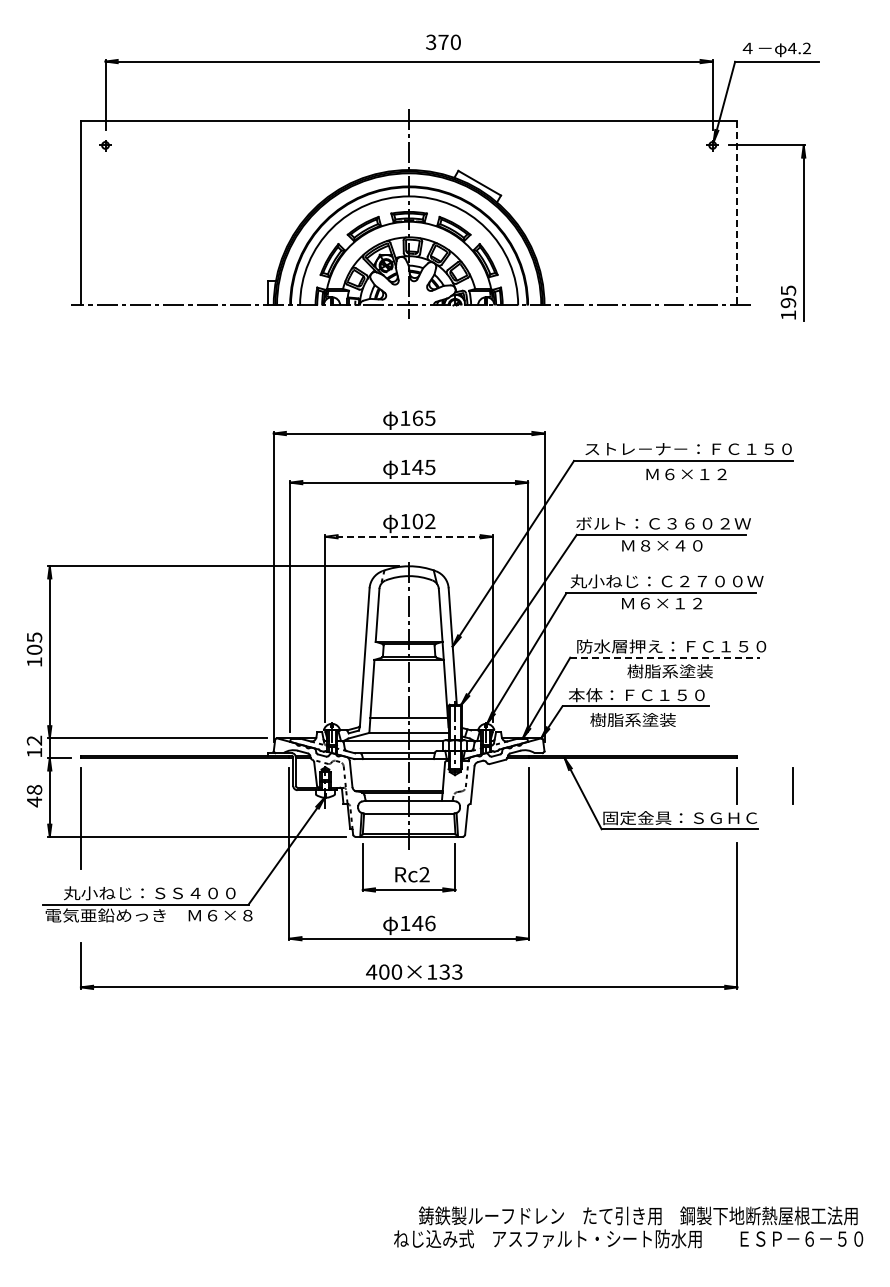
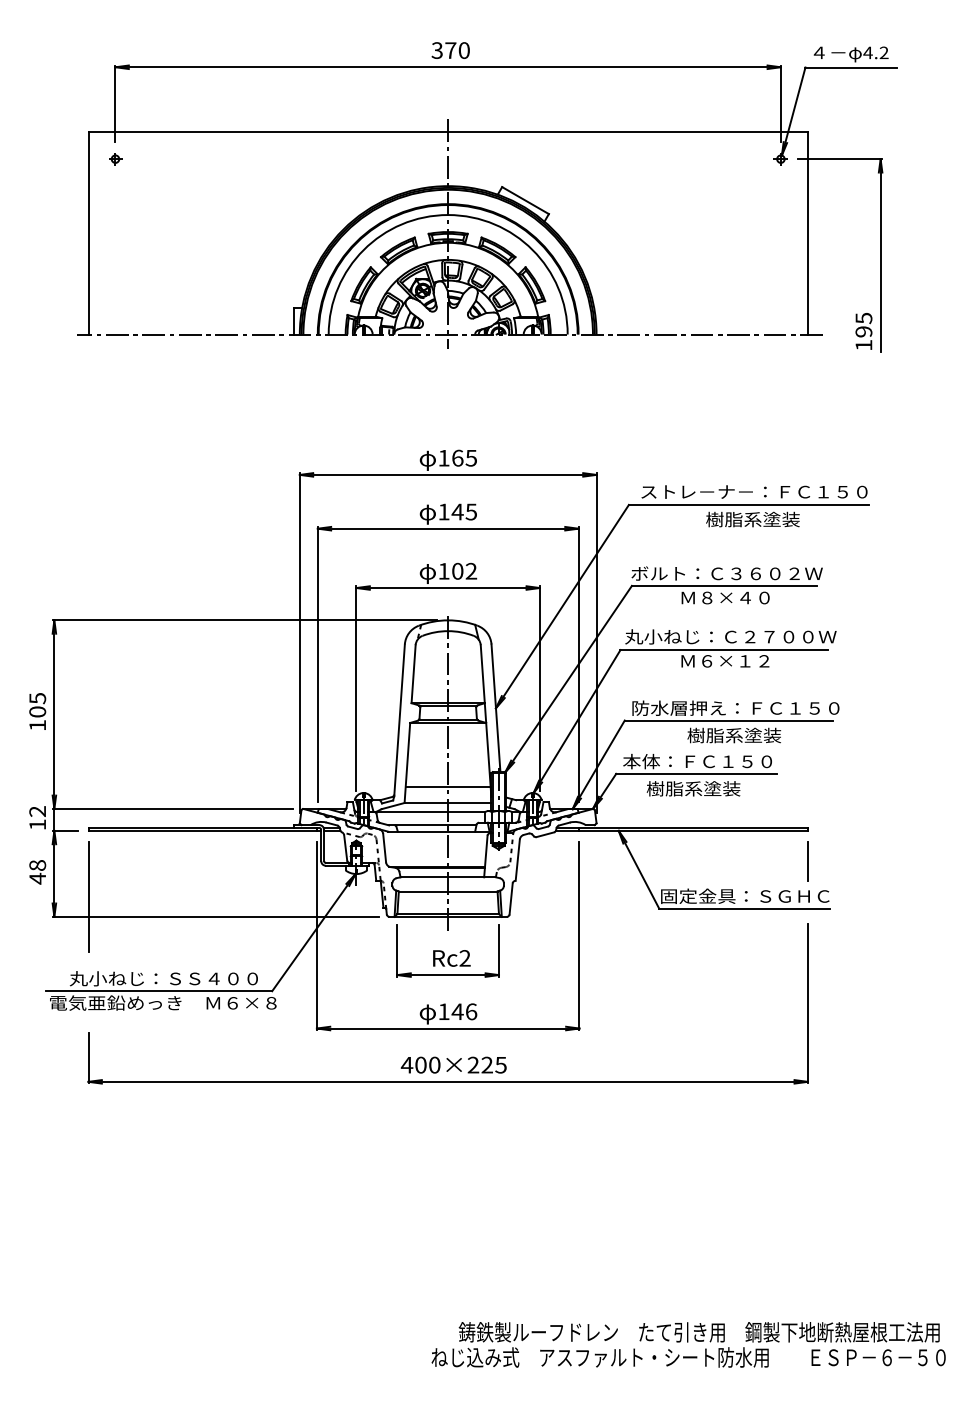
text: (443, 41) -> (450, 49), moved
line: (737, 213) -> (808, 233), dashed -> solid
text: (686, 474) -> (752, 519), Ｍ６×１２ -> 樹脂系塗装
line: (409, 536) -> (448, 587), dashed -> solid
line: (665, 657) -> (729, 720), dashed -> solid
line: (792, 785) -> (868, 860), removed
text: (444, 971) -> (486, 1064), 400×133 -> 400×225

